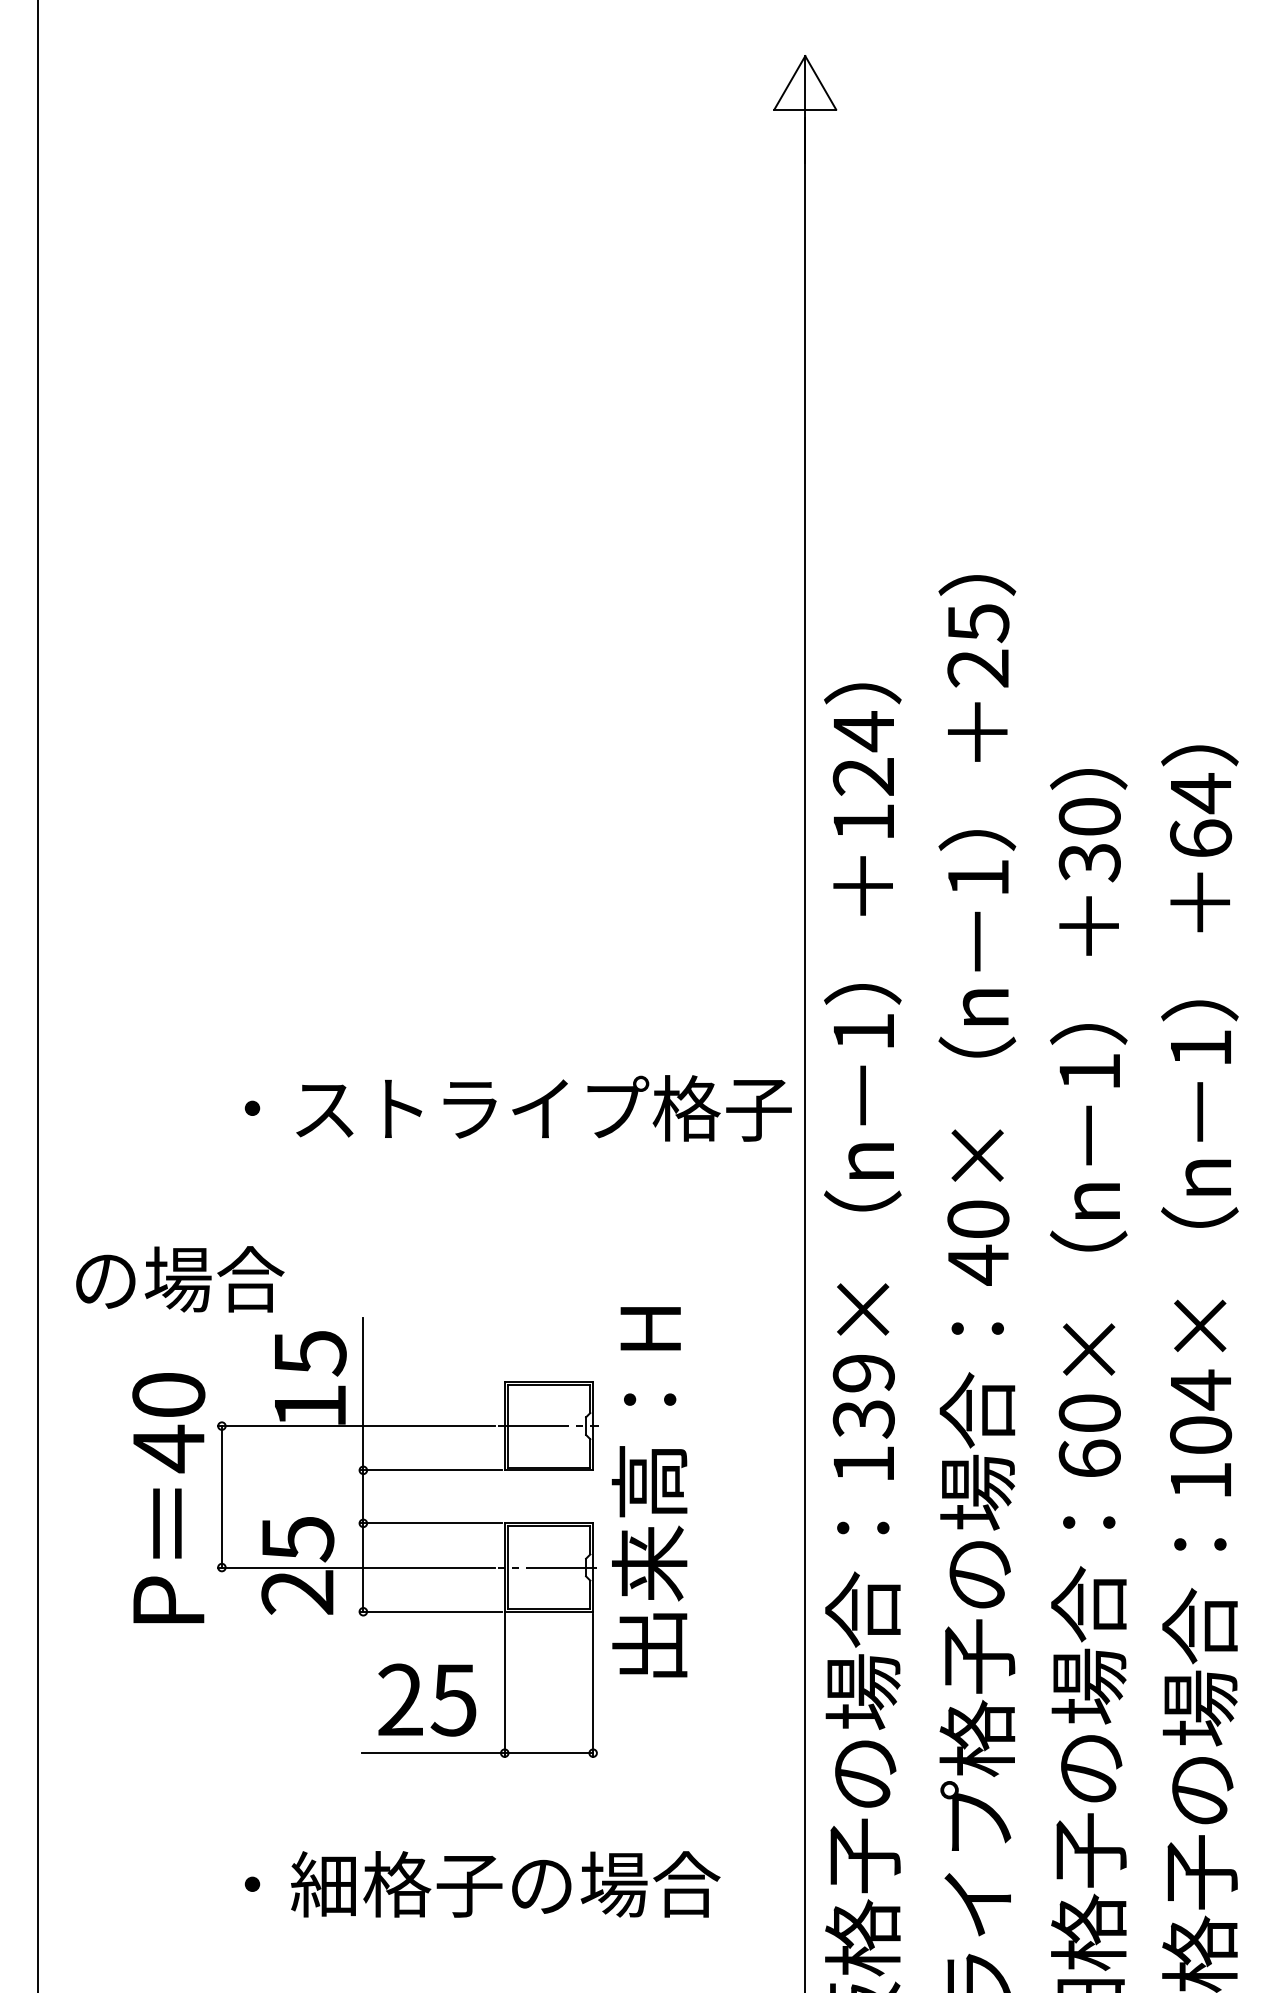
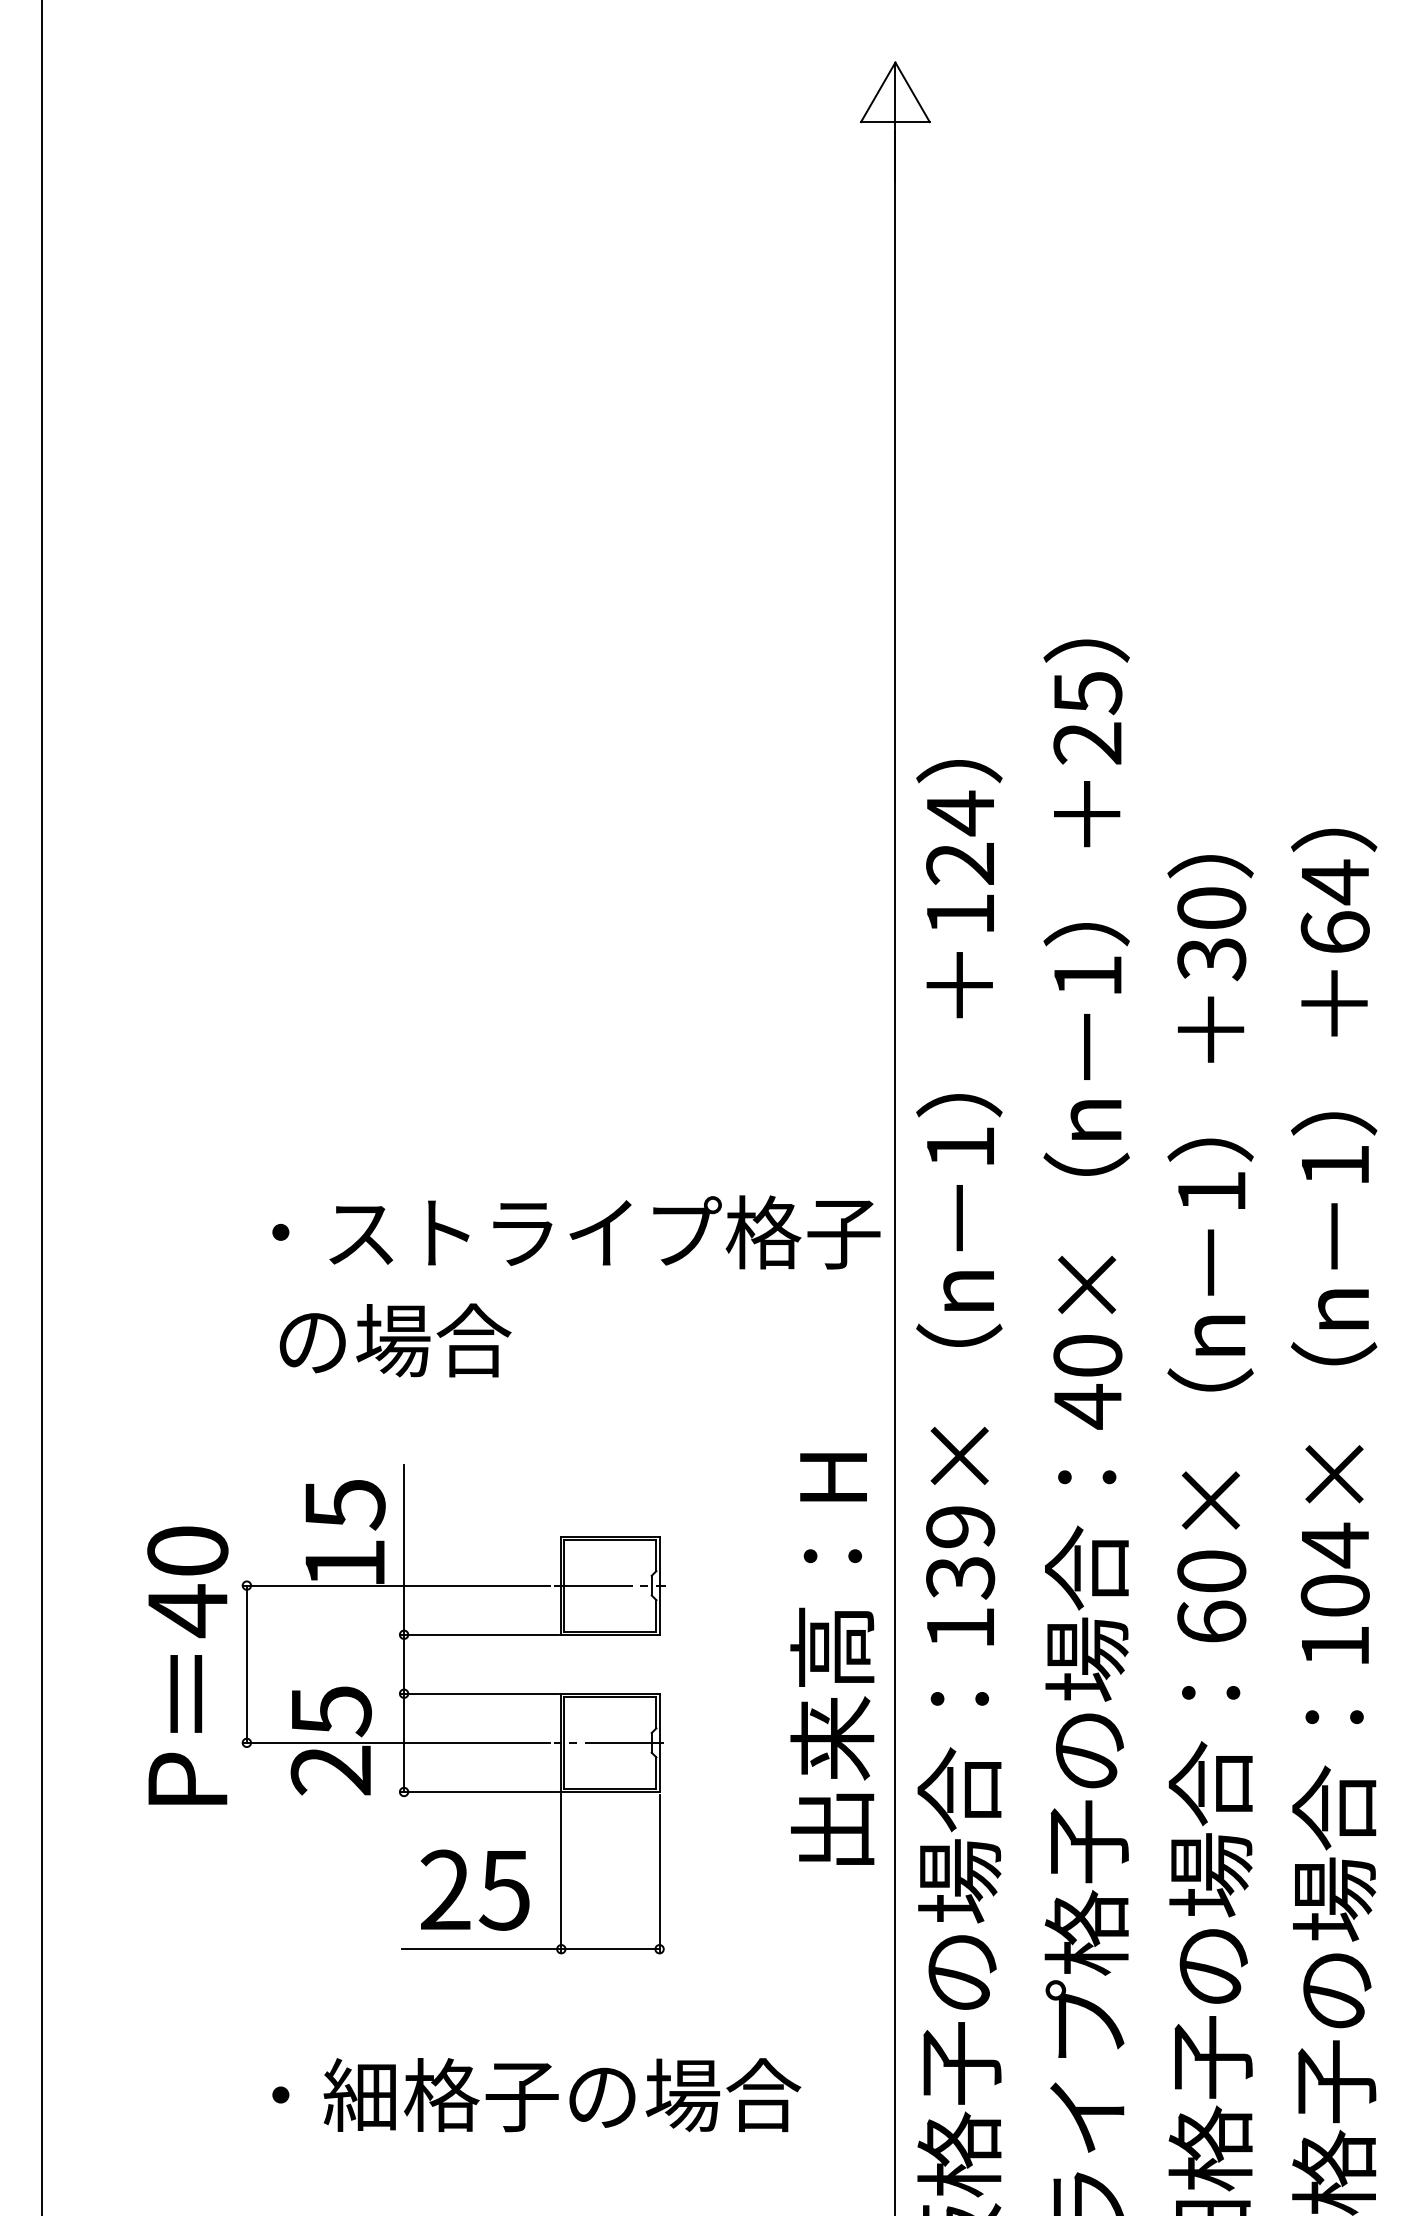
text: (180, 1279) -> (395, 1340), moved
text: (649, 1491) -> (832, 1658), moved

